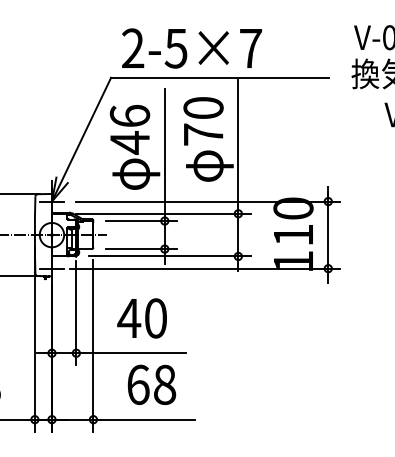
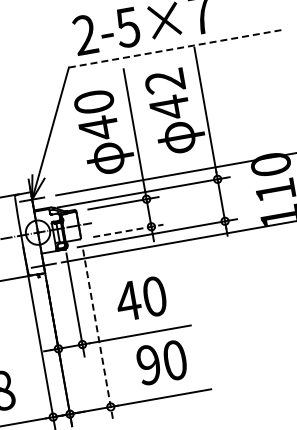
line: (220, 77) -> (176, 48), solid -> dashed
text: (129, 115) -> (93, 101), 46 -> 40
text: (203, 121) -> (167, 94), 70 -> 42
line: (141, 249) -> (128, 231), solid -> dashed
line: (93, 346) -> (98, 334), solid -> dashed
text: (151, 384) -> (161, 362), 68 -> 90

